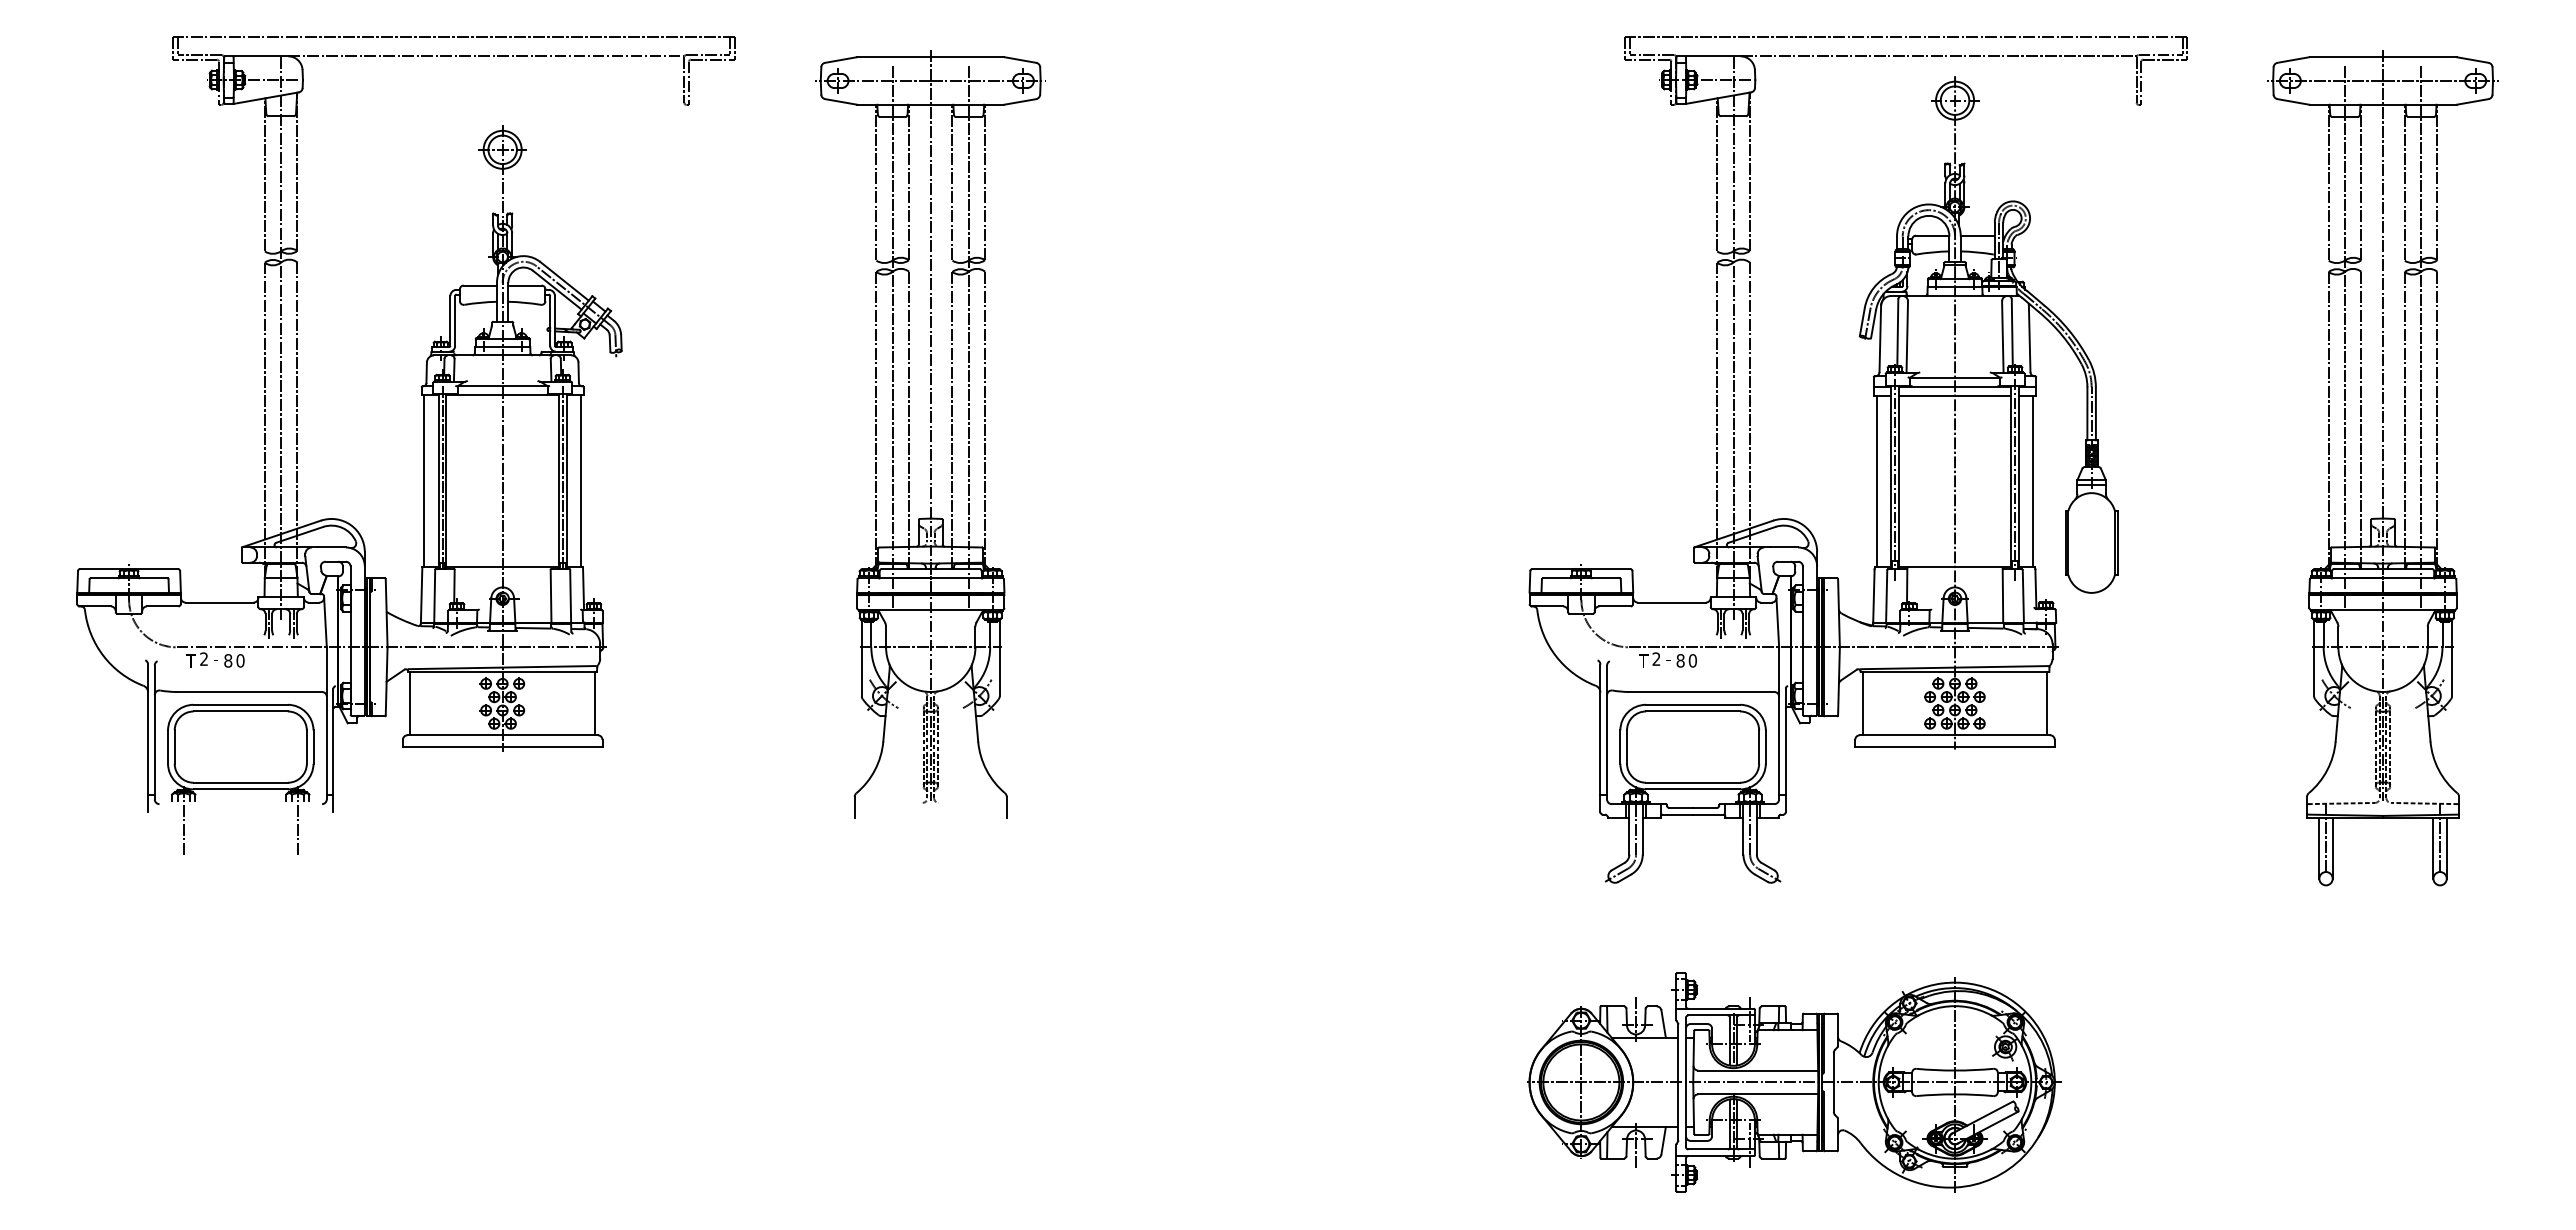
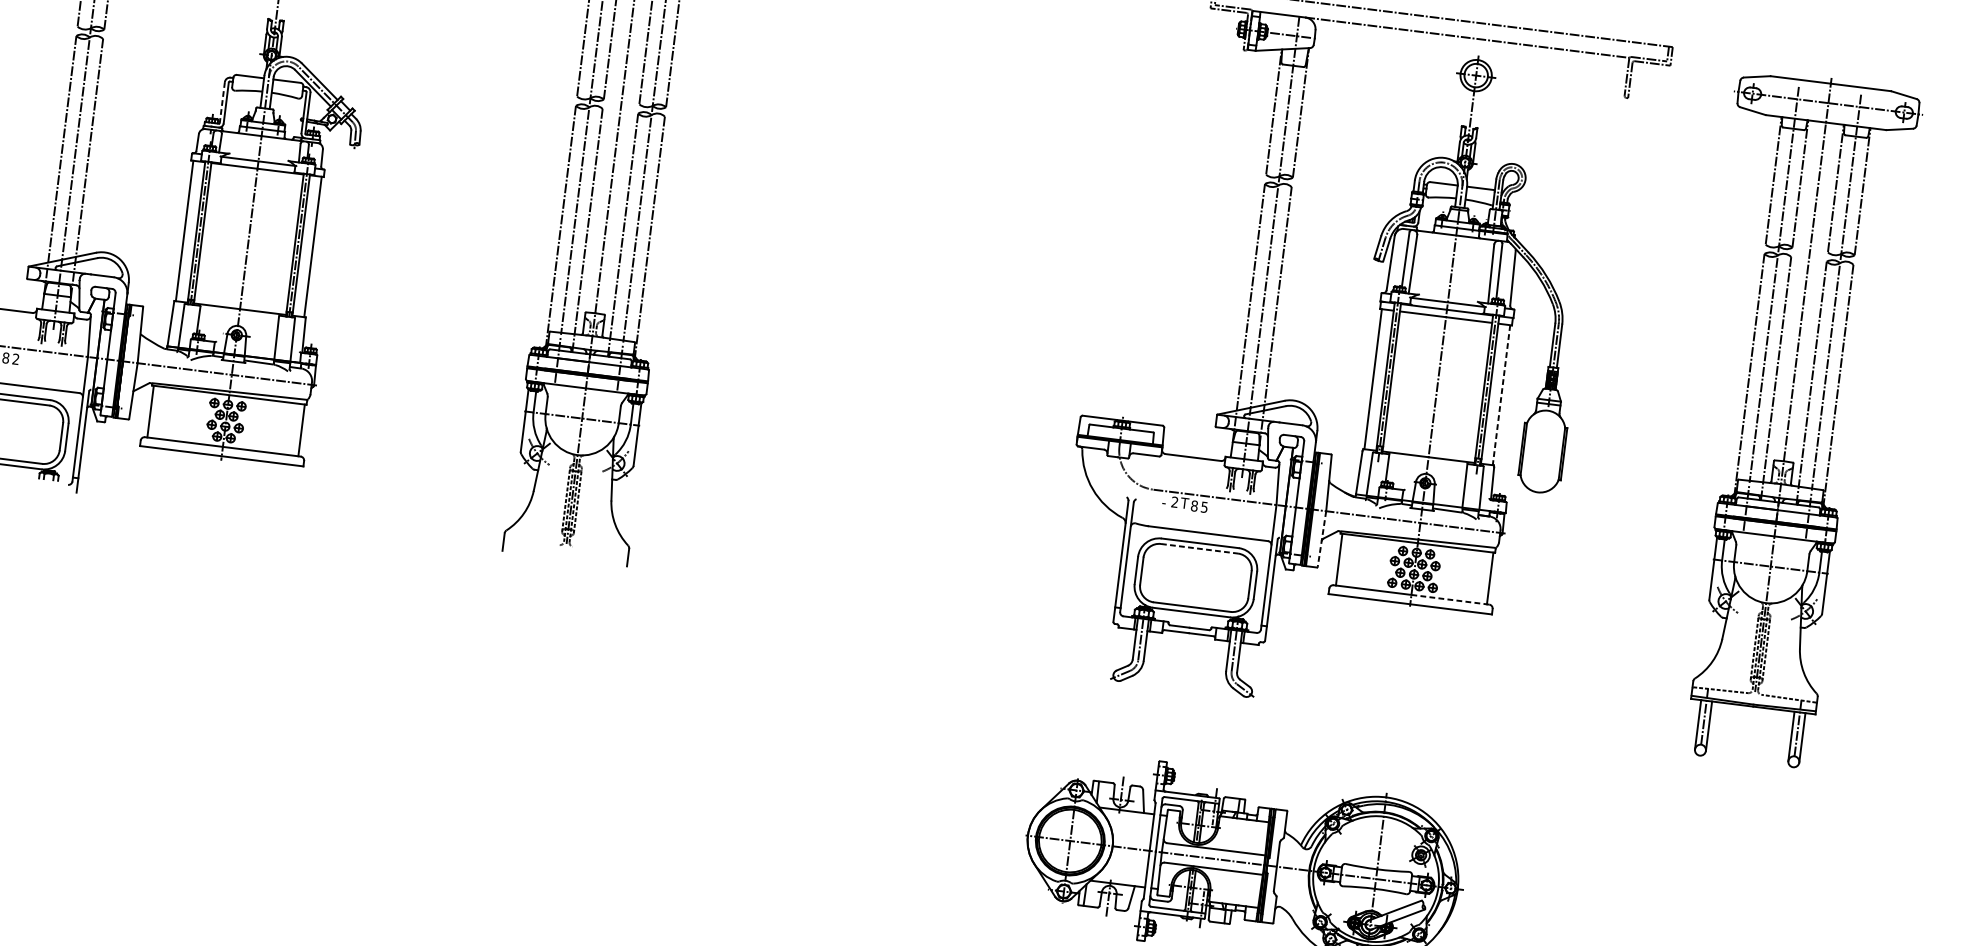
line: (450, 320) -> (222, 102), solid -> dashed
line: (2033, 481) -> (1501, 395), solid -> dashed
text: (1668, 658) -> (1184, 502), - -> T
text: (240, 660) -> (15, 359), 0 -> 2
text: (1643, 660) -> (1164, 502), T -> -
text: (1692, 660) -> (1204, 507), 0 -> 5
line: (1838, 681) -> (1321, 539), solid -> dashed
line: (1693, 711) -> (1199, 548), solid -> dashed
line: (2002, 735) -> (1450, 599), solid -> dashed
line: (297, 820) -> (46, 495), removed

